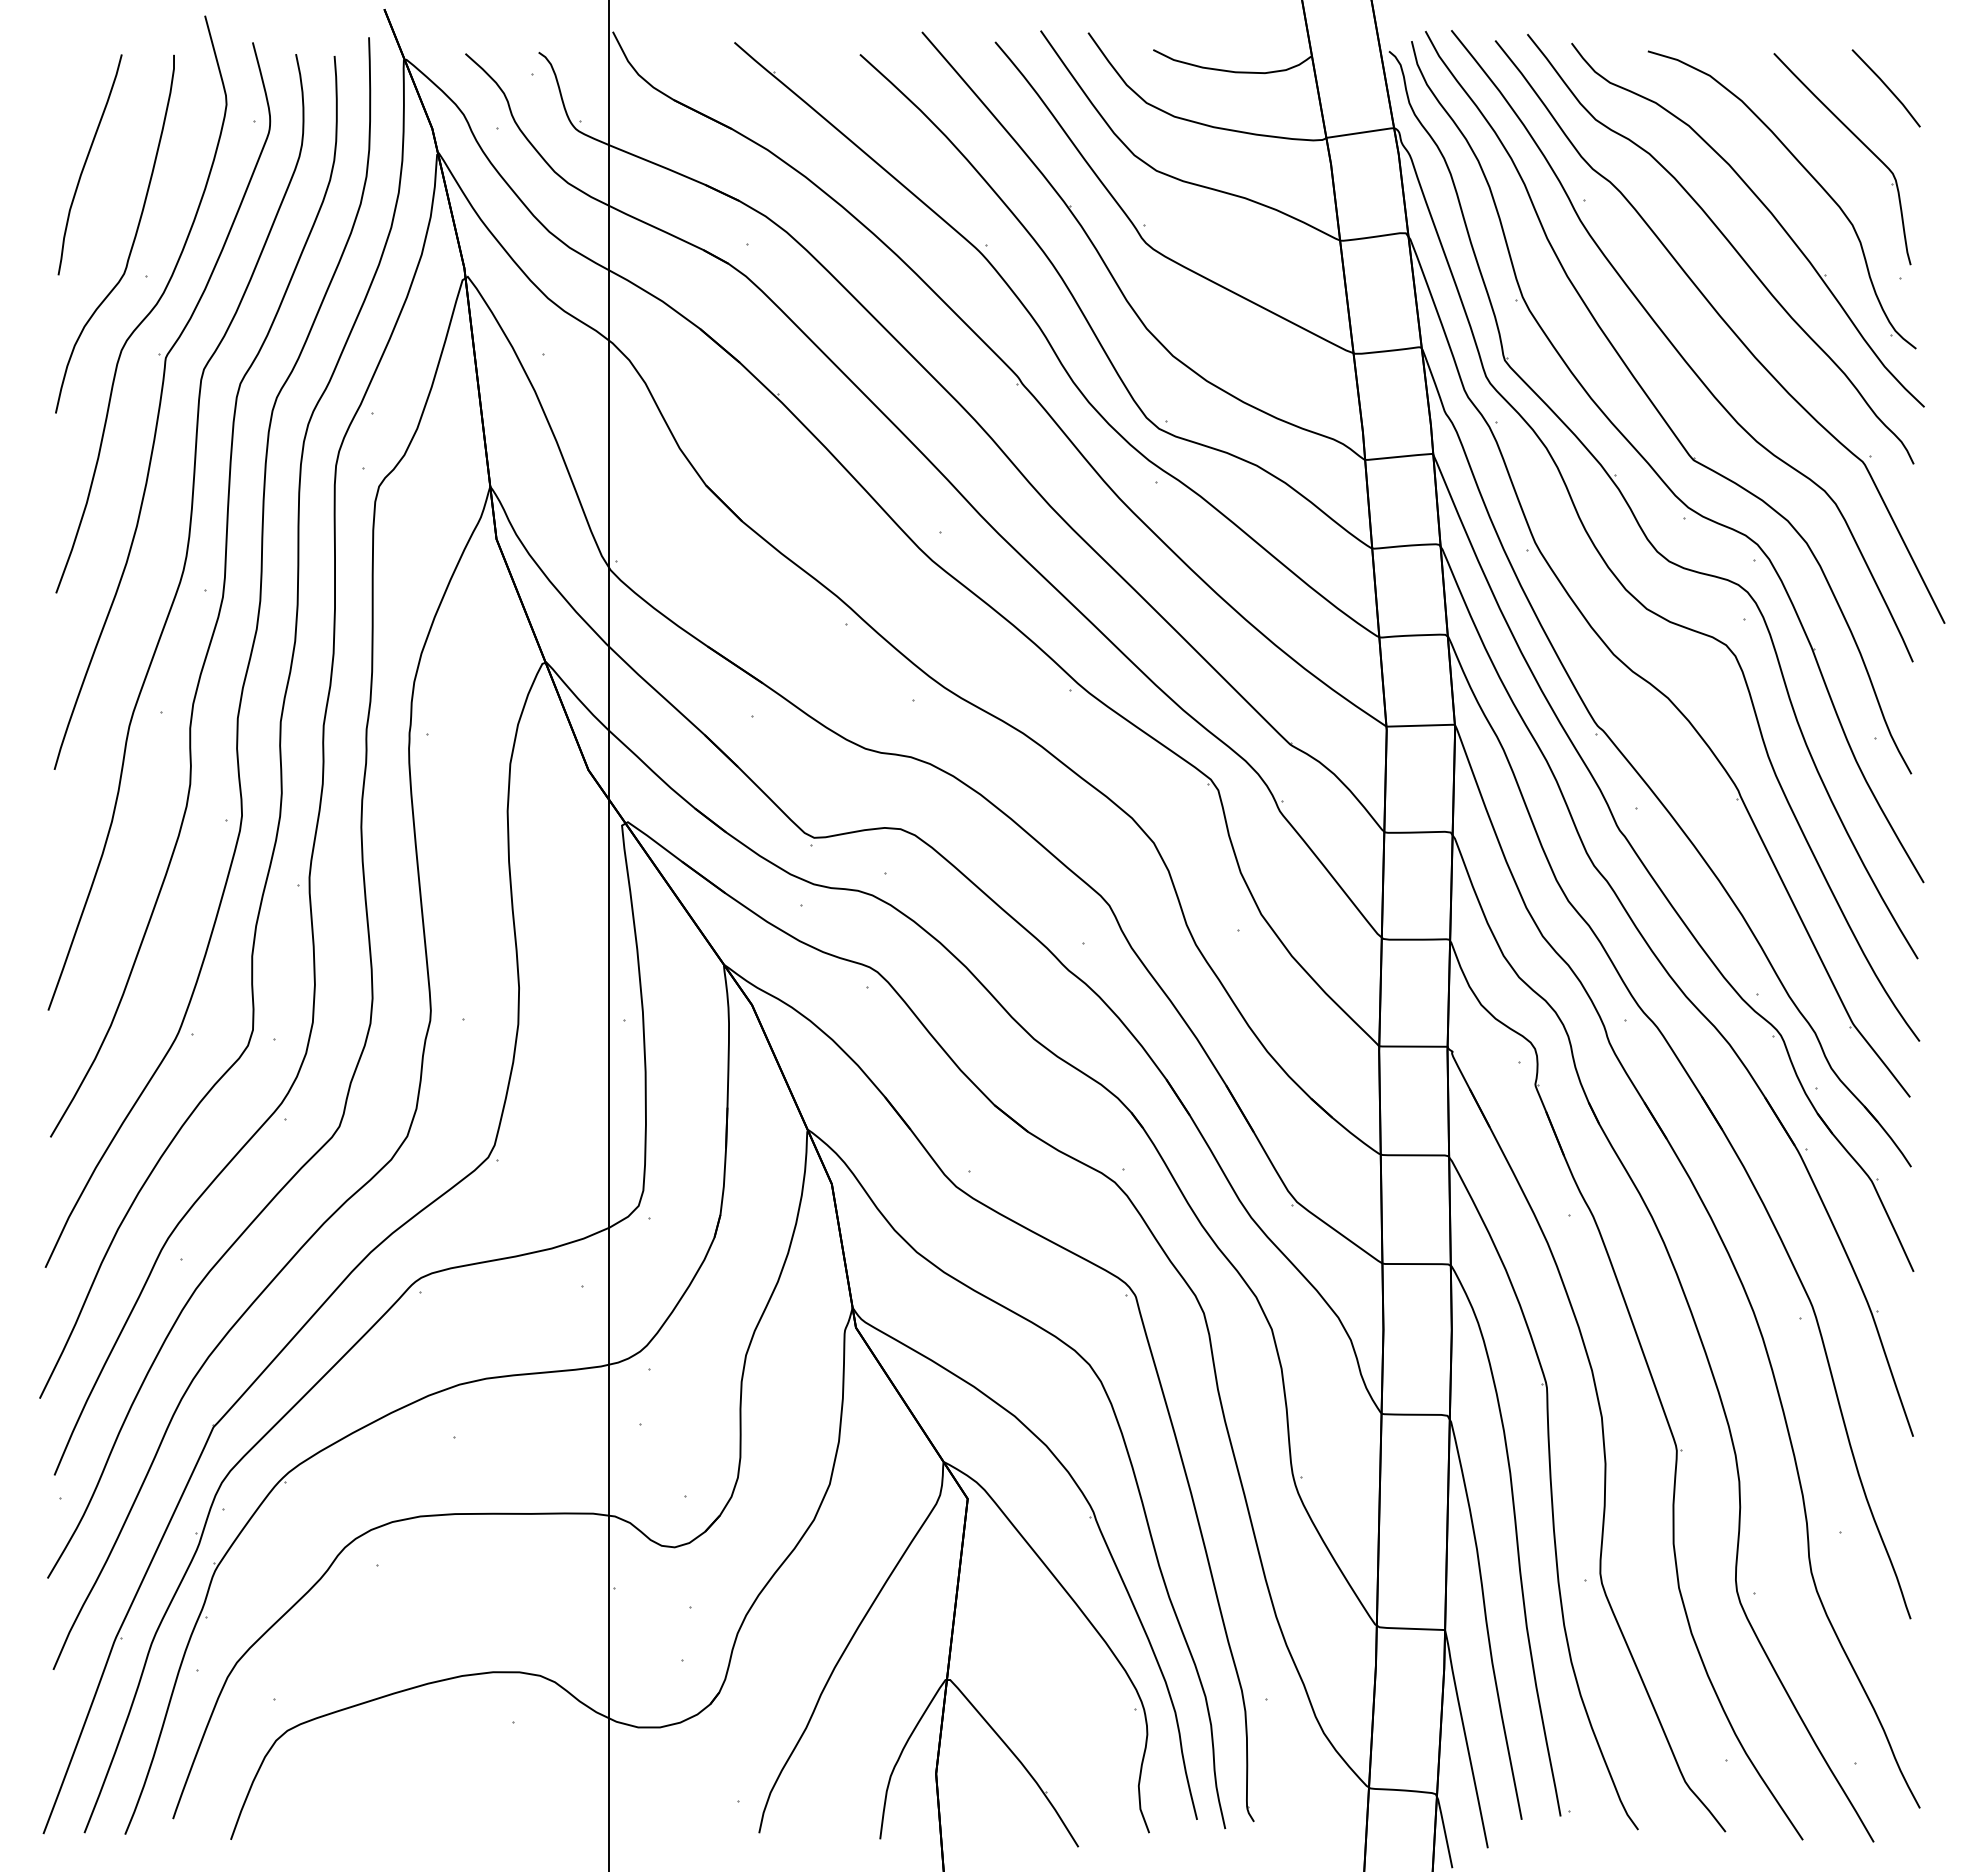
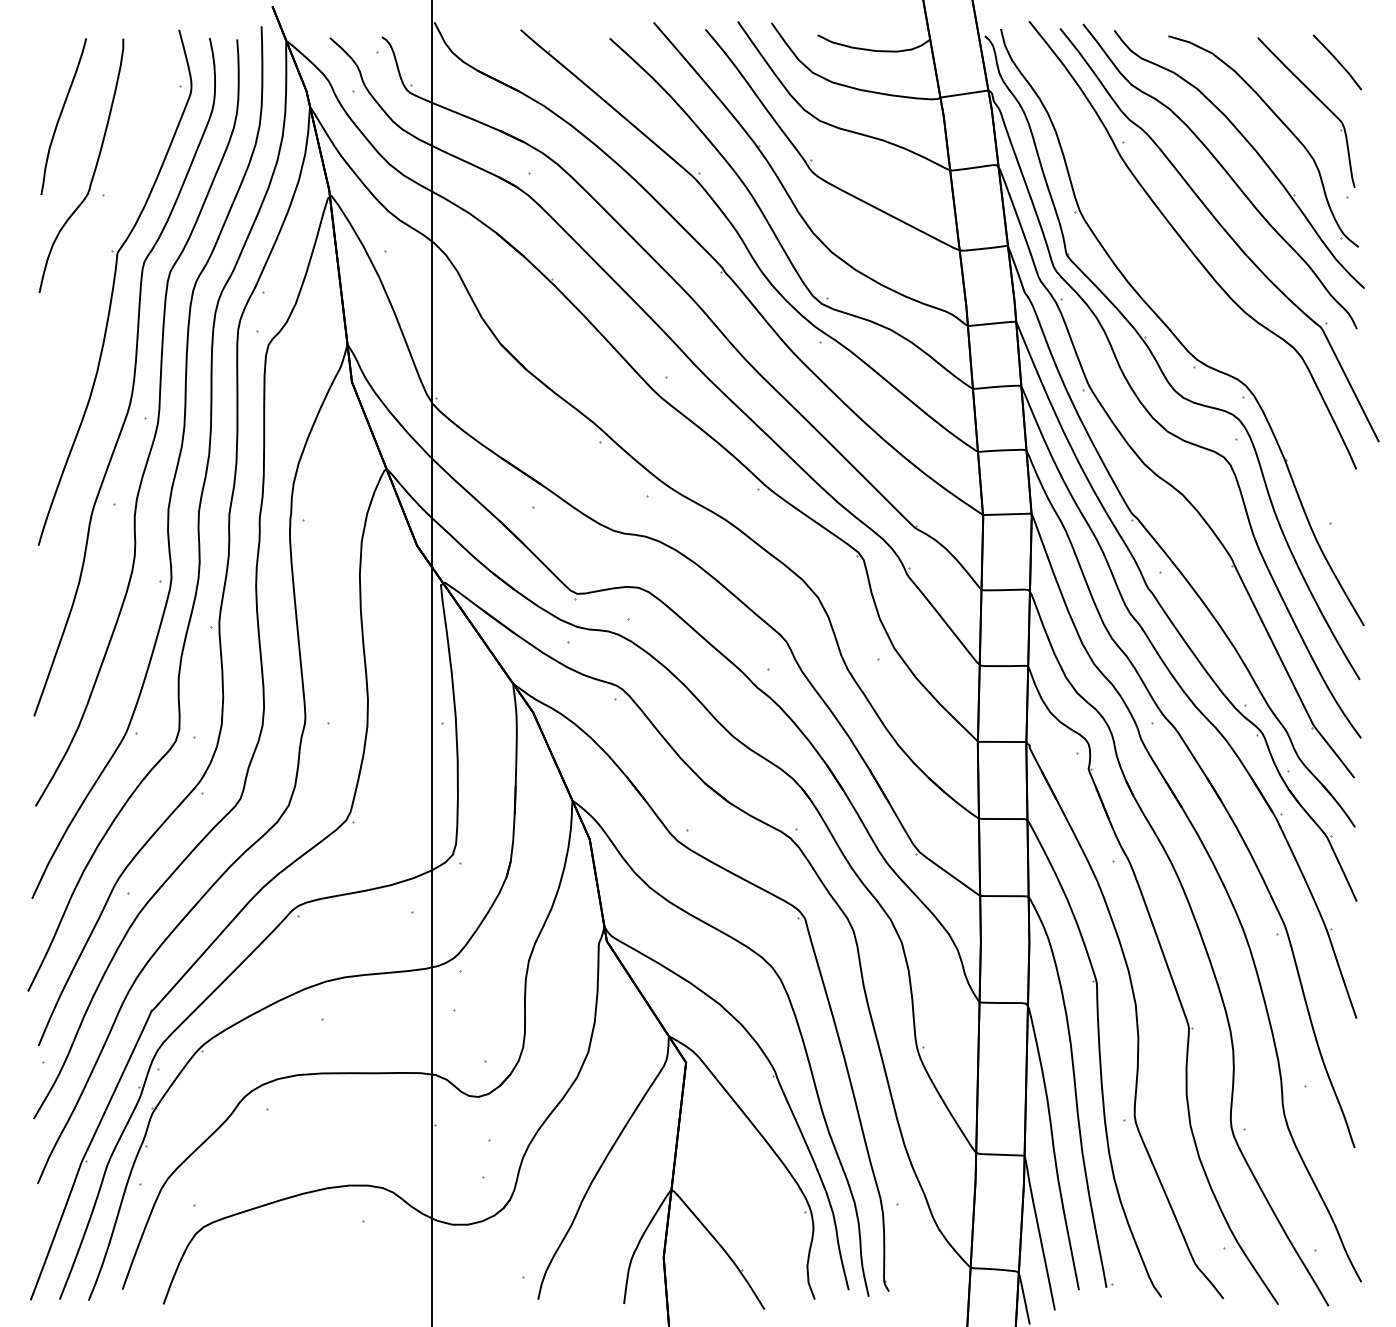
curve: (149, 311) -> (105, 220), removed
part: (1657, 408) -> (1175, 289), removed

